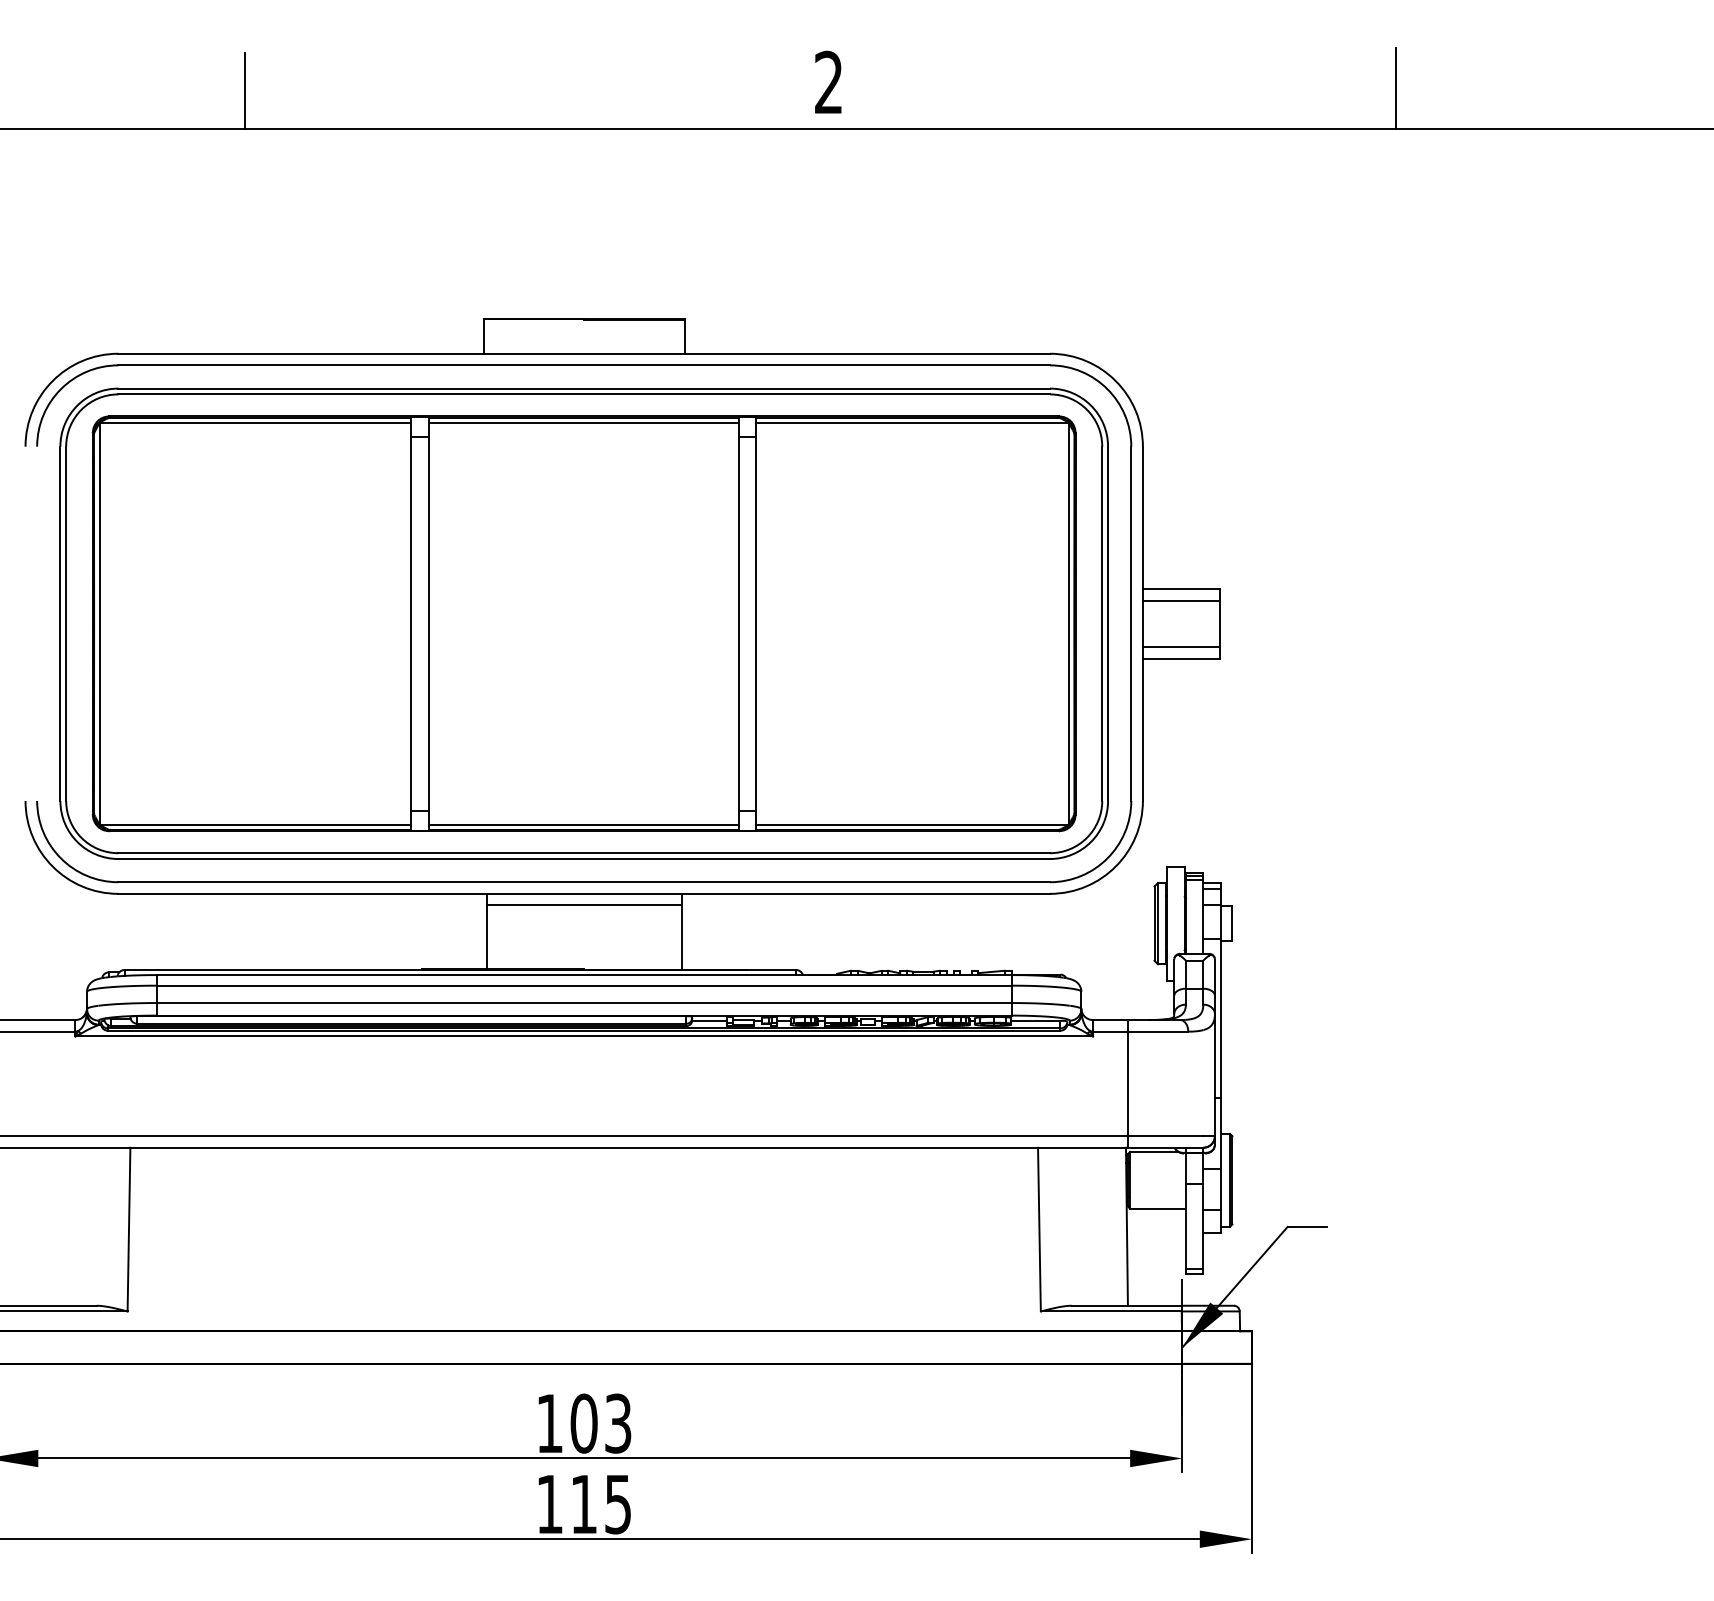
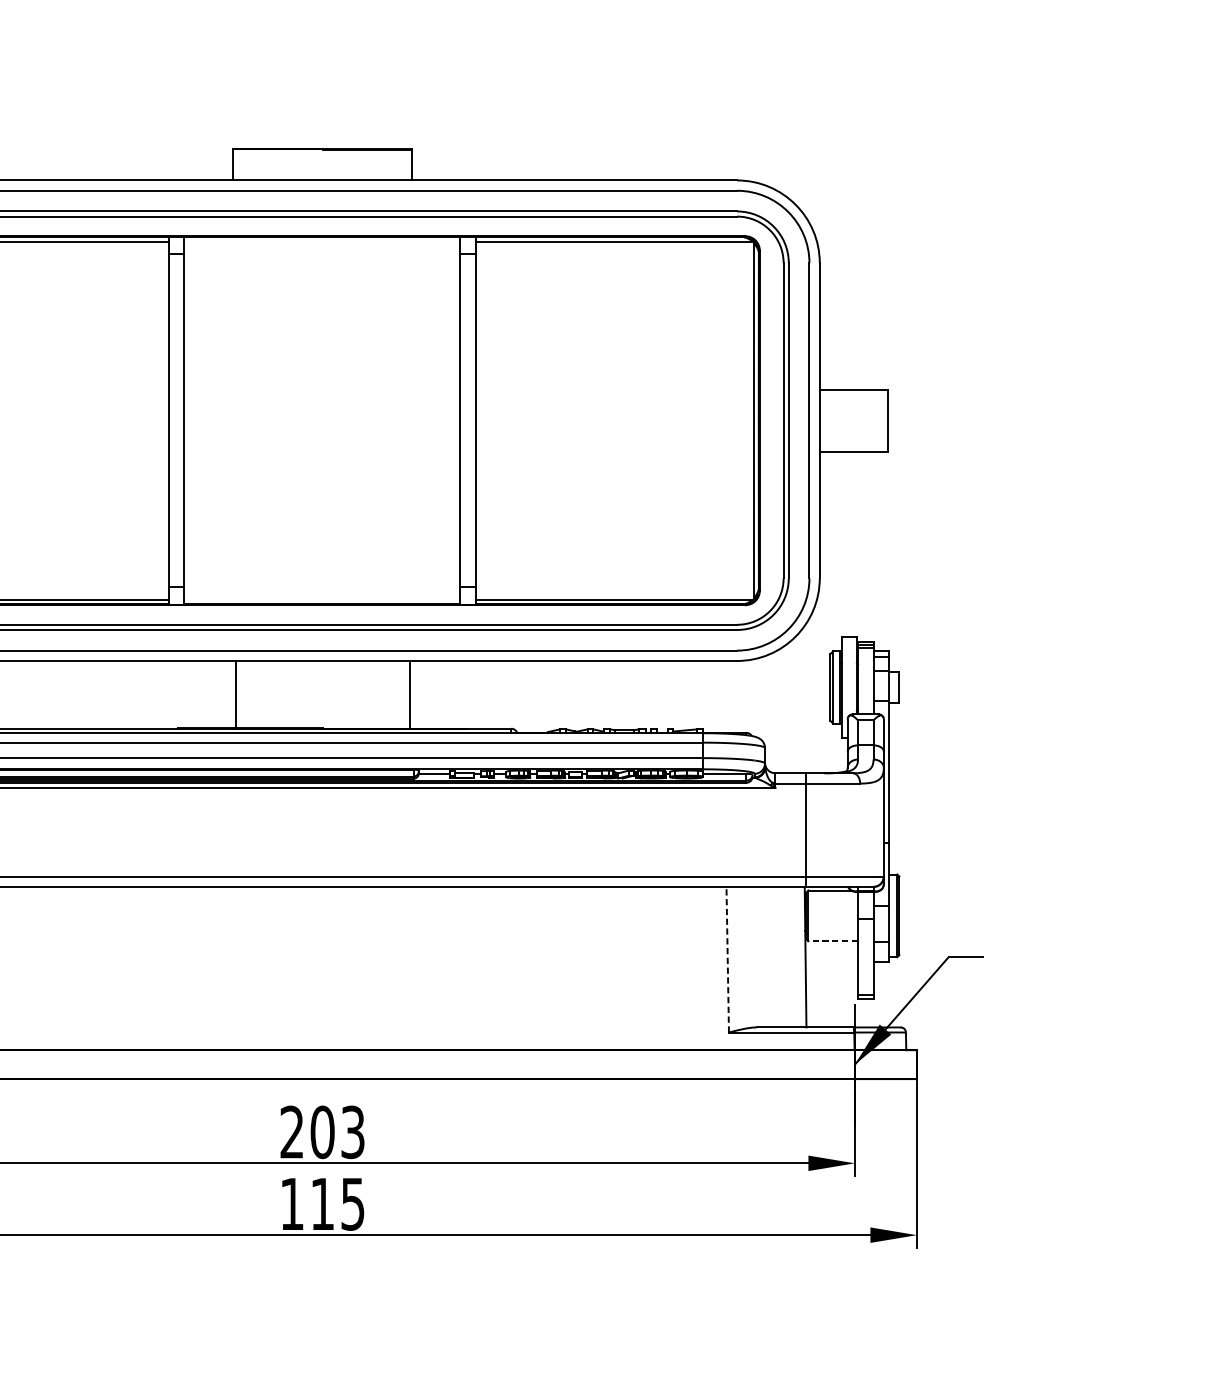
line: (583, 422) -> (322, 241), removed
line: (1180, 600) -> (853, 399), removed
line: (1180, 647) -> (853, 441), removed
line: (583, 825) -> (322, 600), removed
line: (583, 905) -> (322, 671), removed
line: (1158, 1208) -> (833, 940), solid -> dashed
line: (1039, 1229) -> (727, 959), solid -> dashed
text: (549, 1422) -> (291, 1131), 103 -> 203

